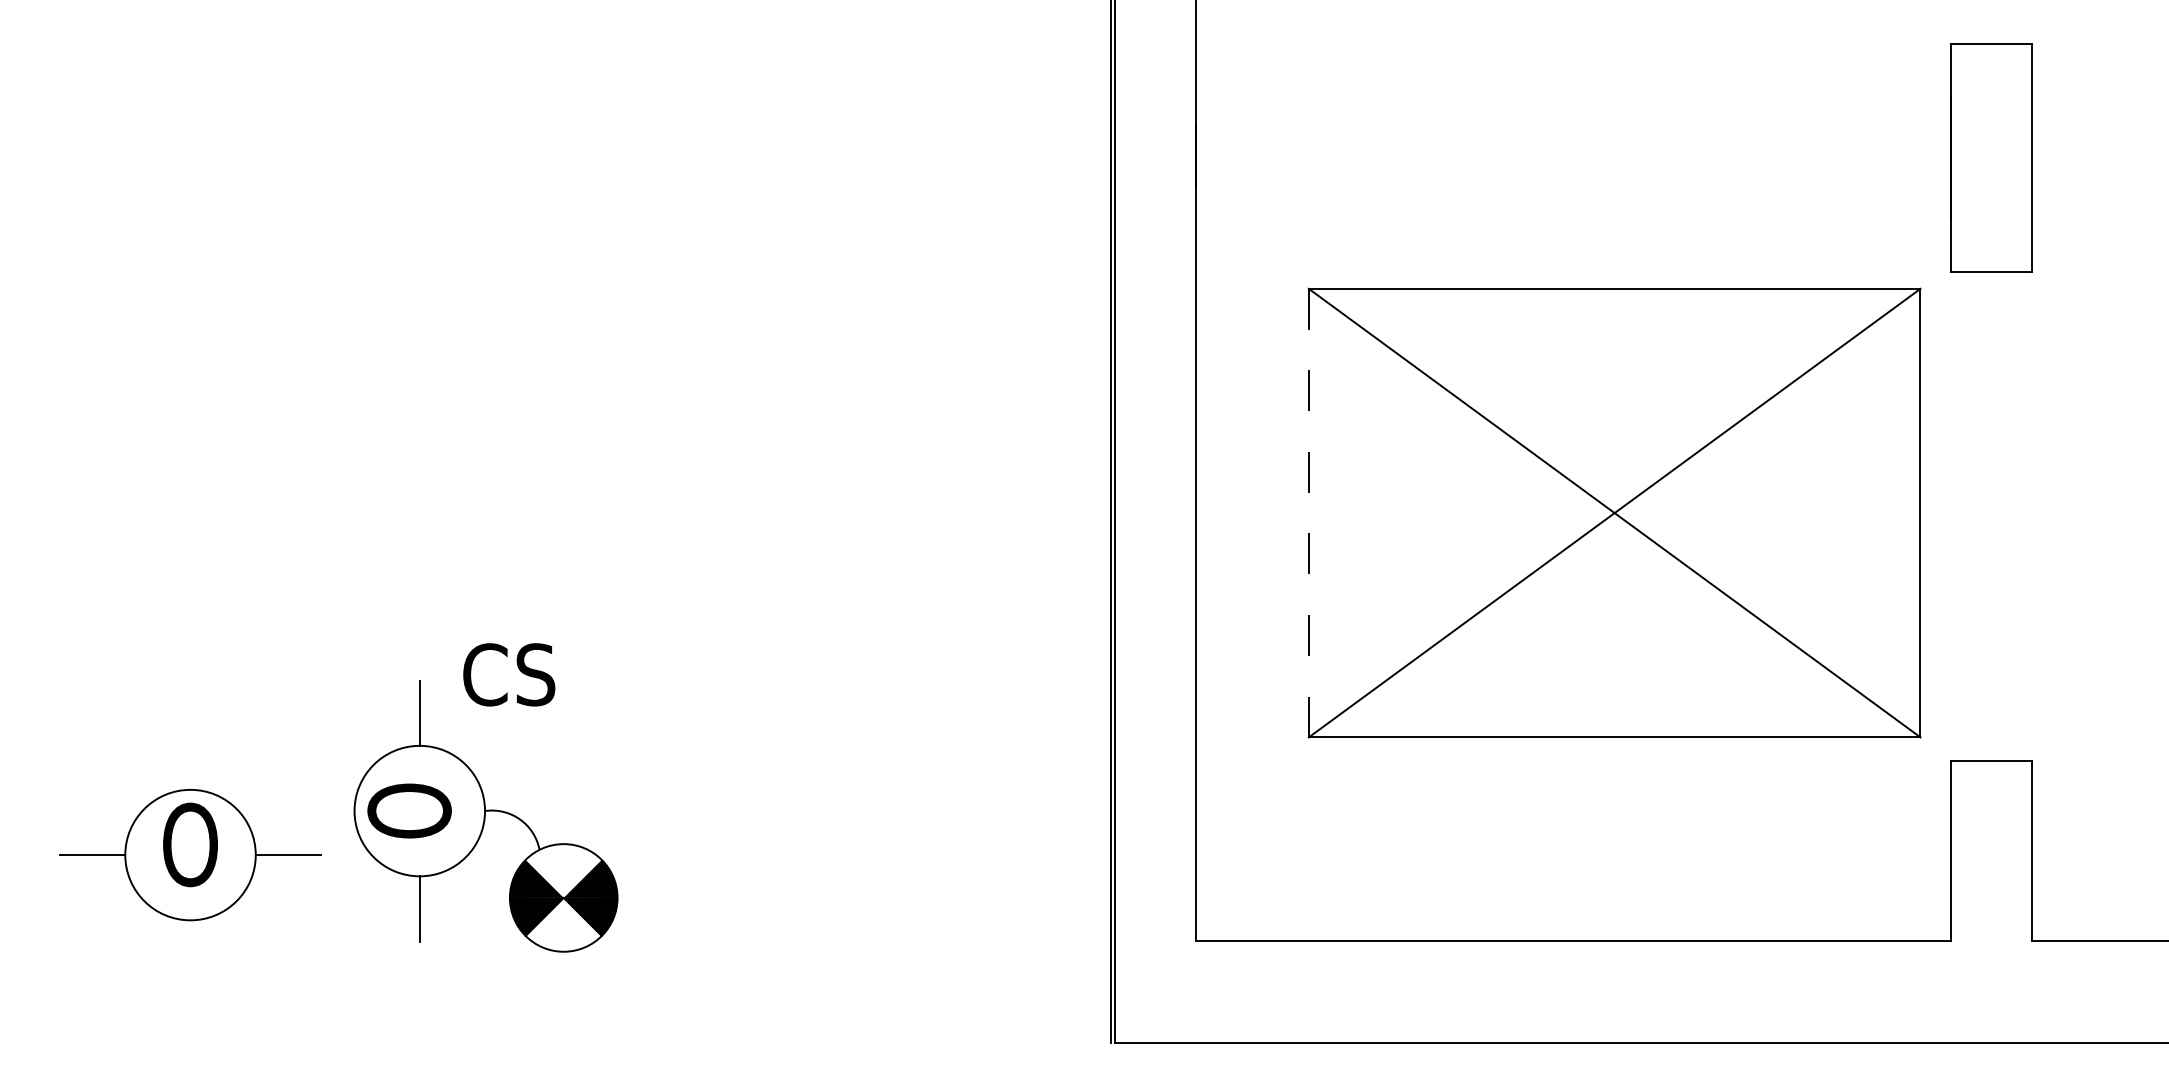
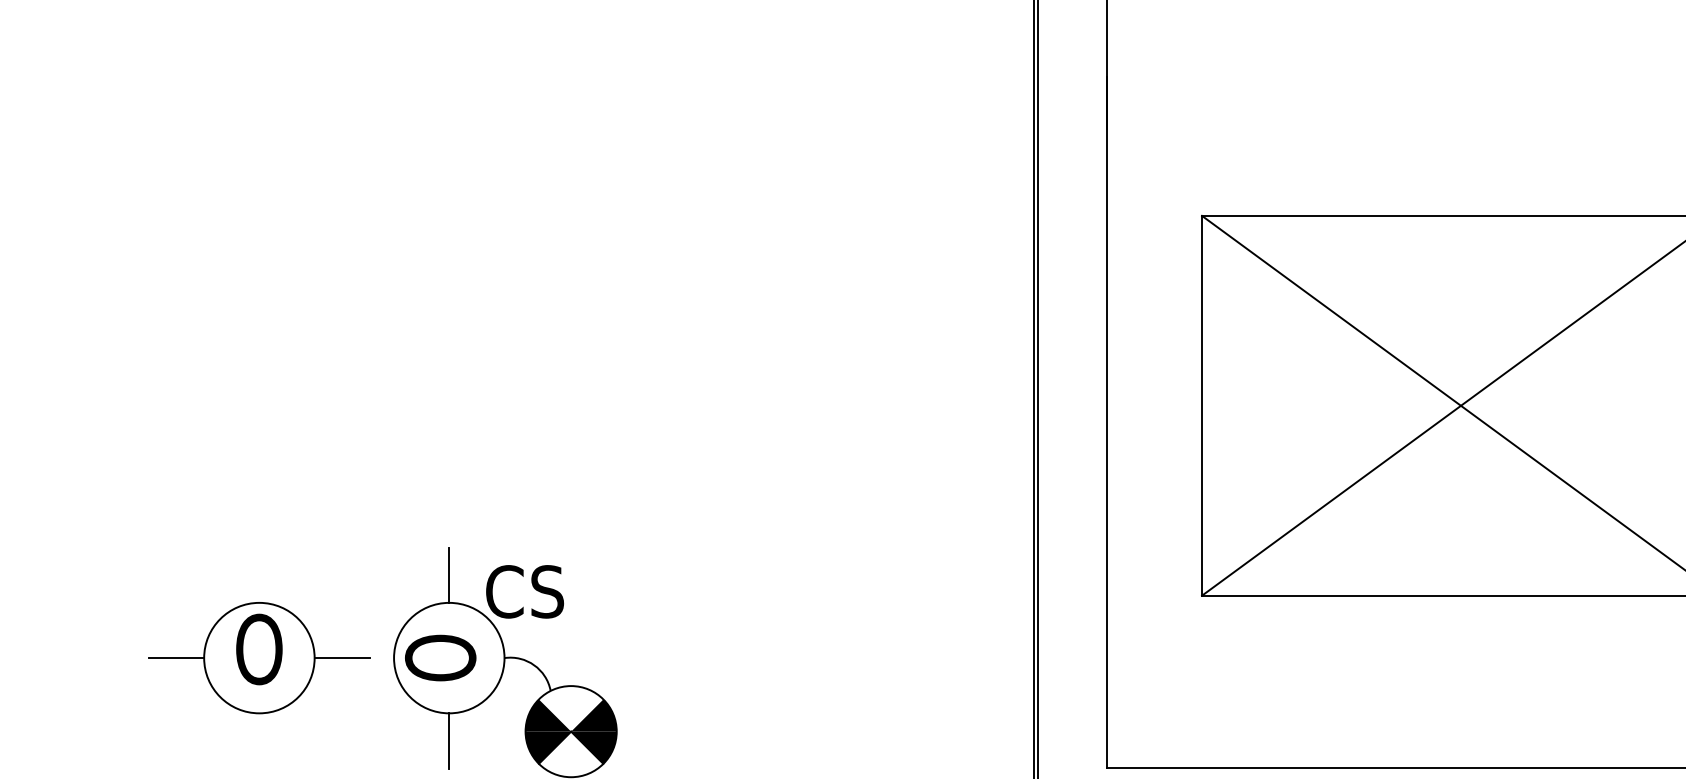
line: (1308, 513) -> (1201, 406), dashed -> solid
text: (509, 674) -> (525, 591), moved
part: (190, 855) -> (259, 658), moved

